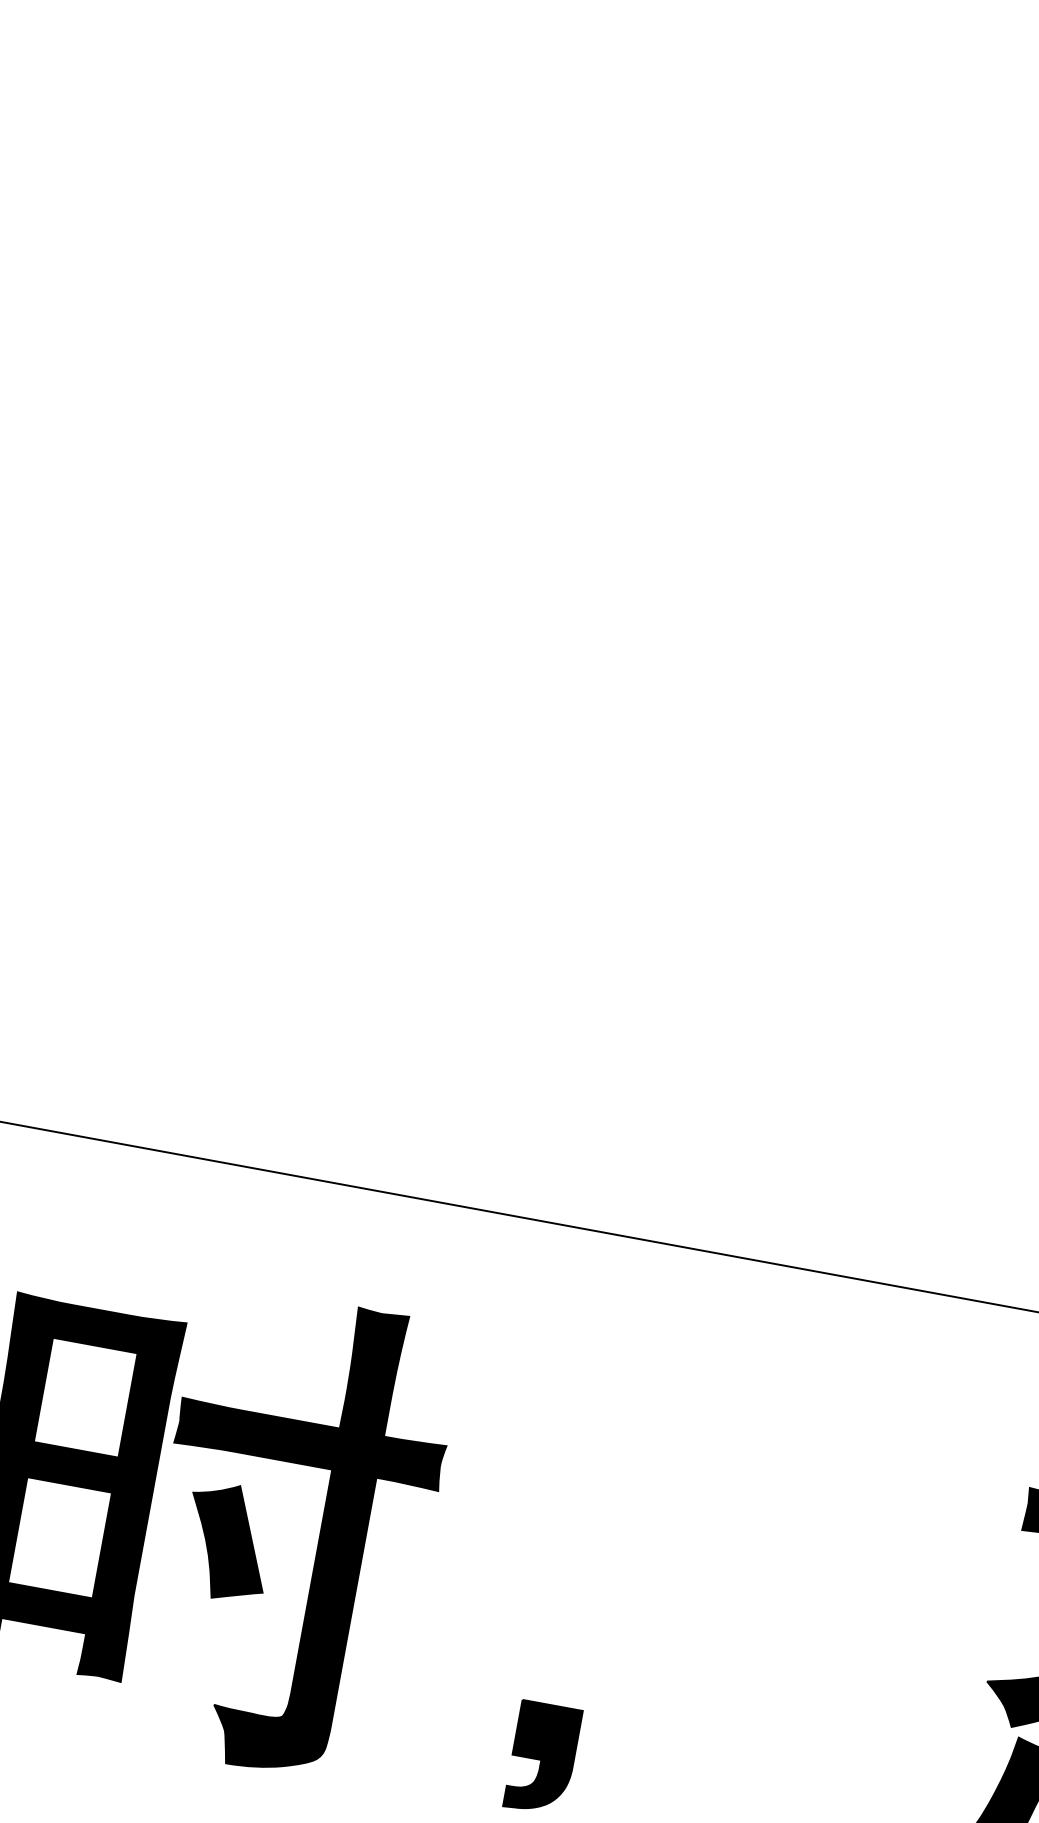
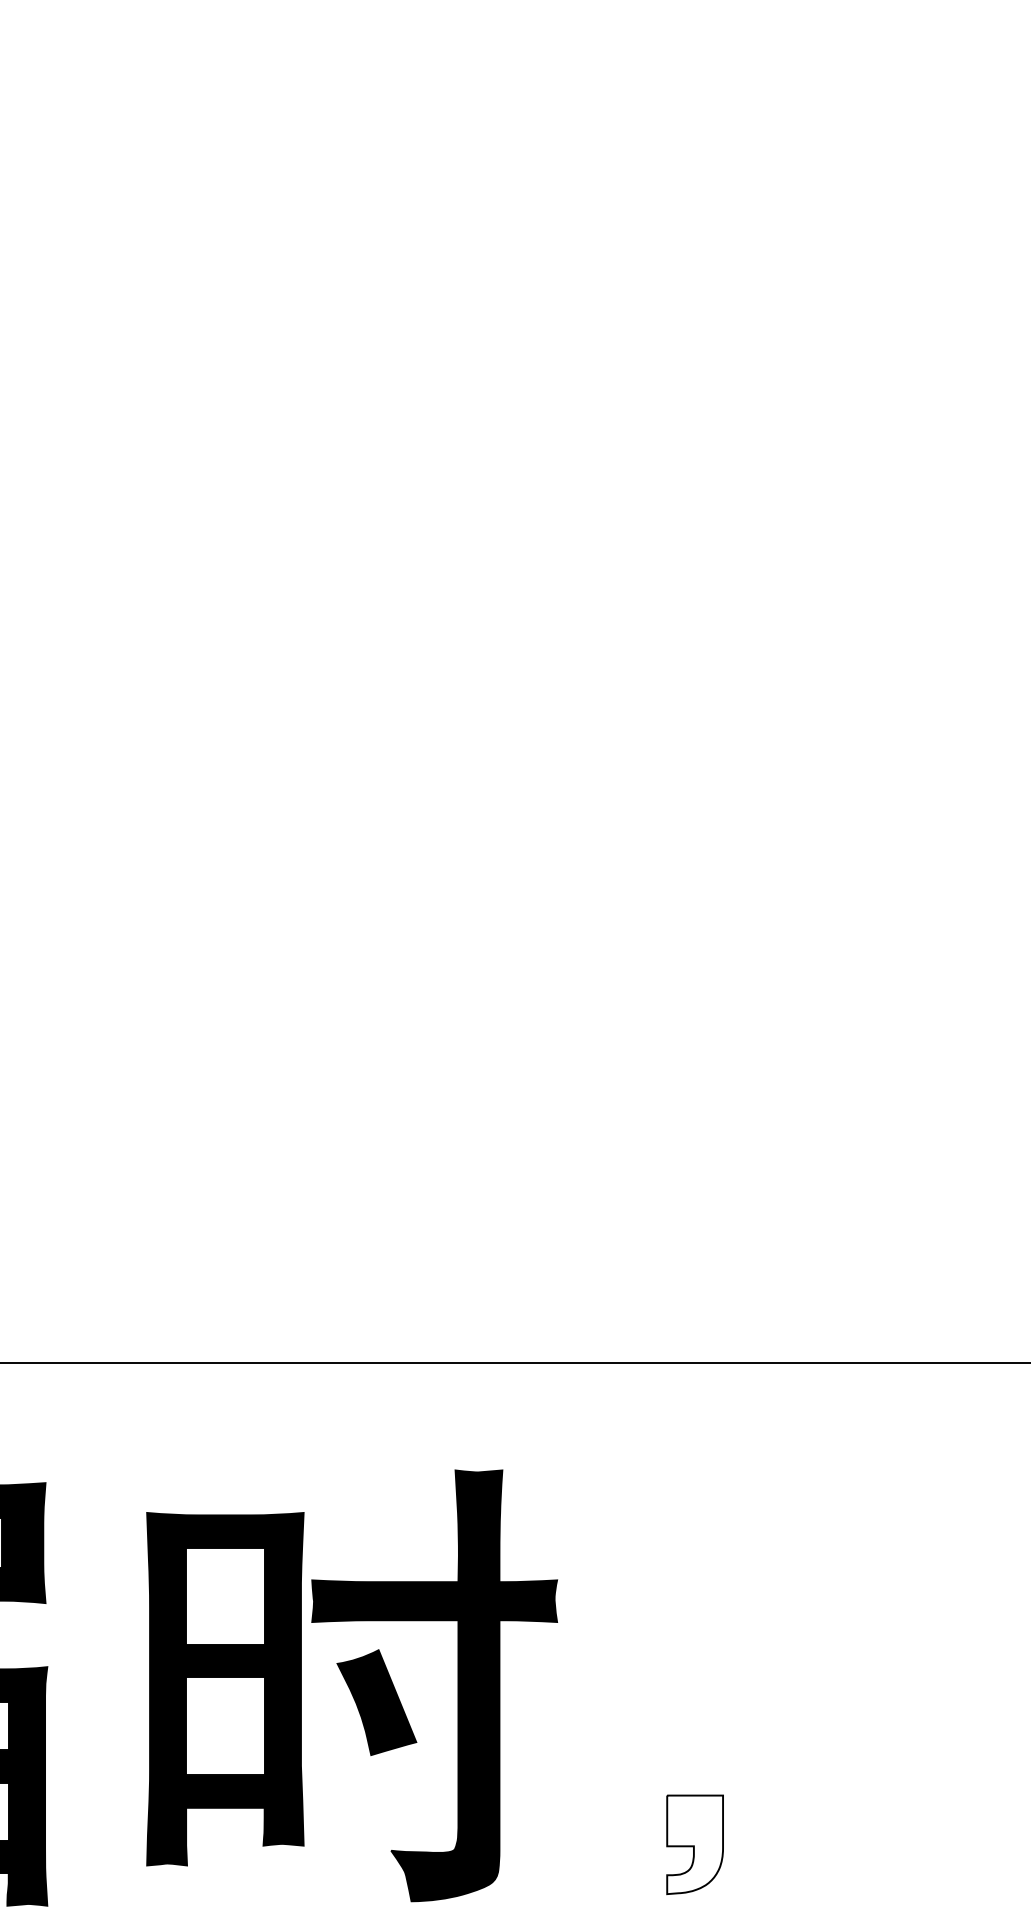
fill: (543, 1758) -> (695, 1844), removed

